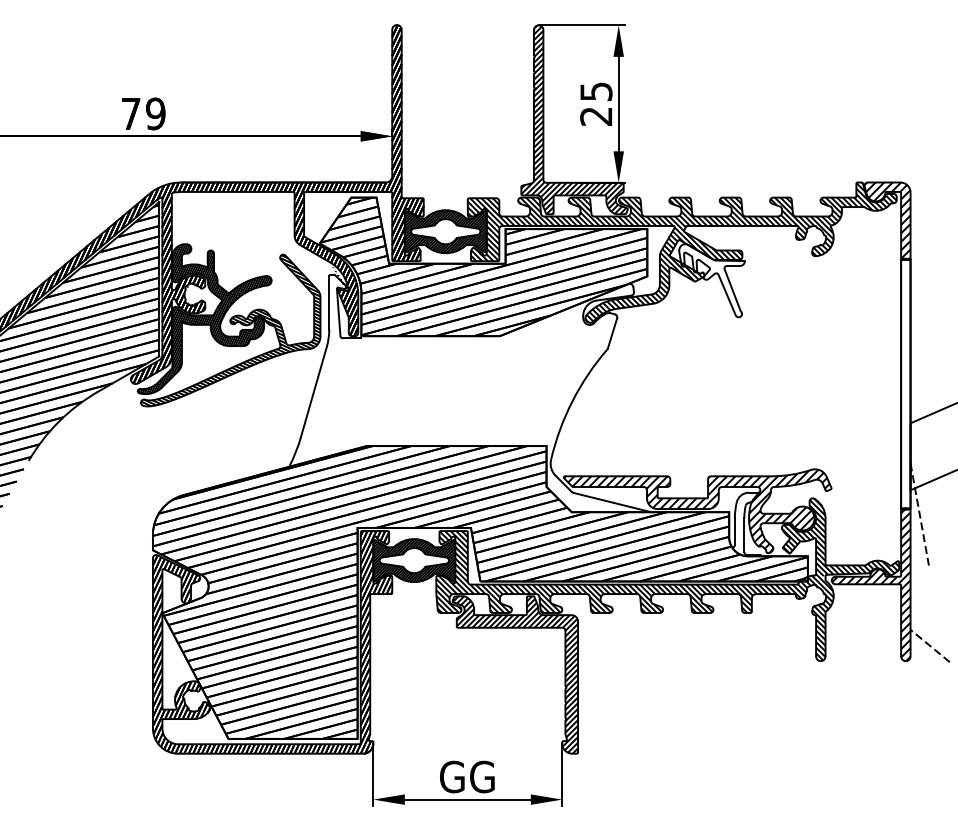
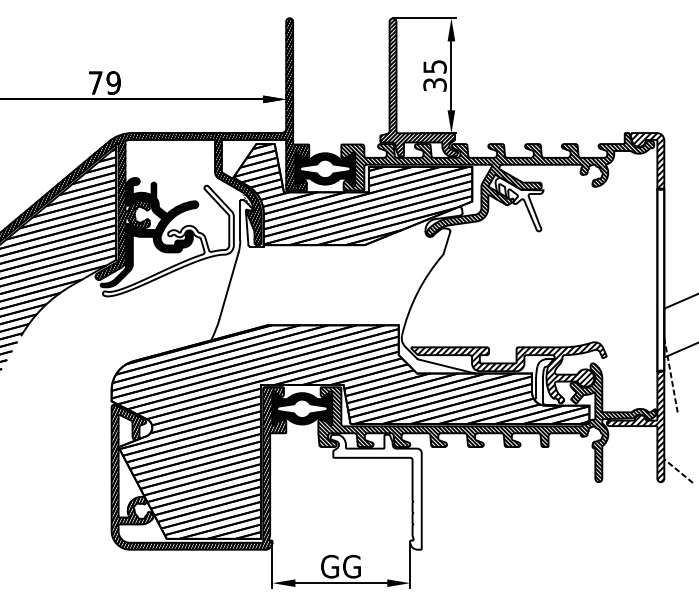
text: (596, 116) -> (435, 84), 25 -> 35
hatch: (230, 330) -> (168, 241), removed
hatch: (515, 674) -> (376, 491), removed

